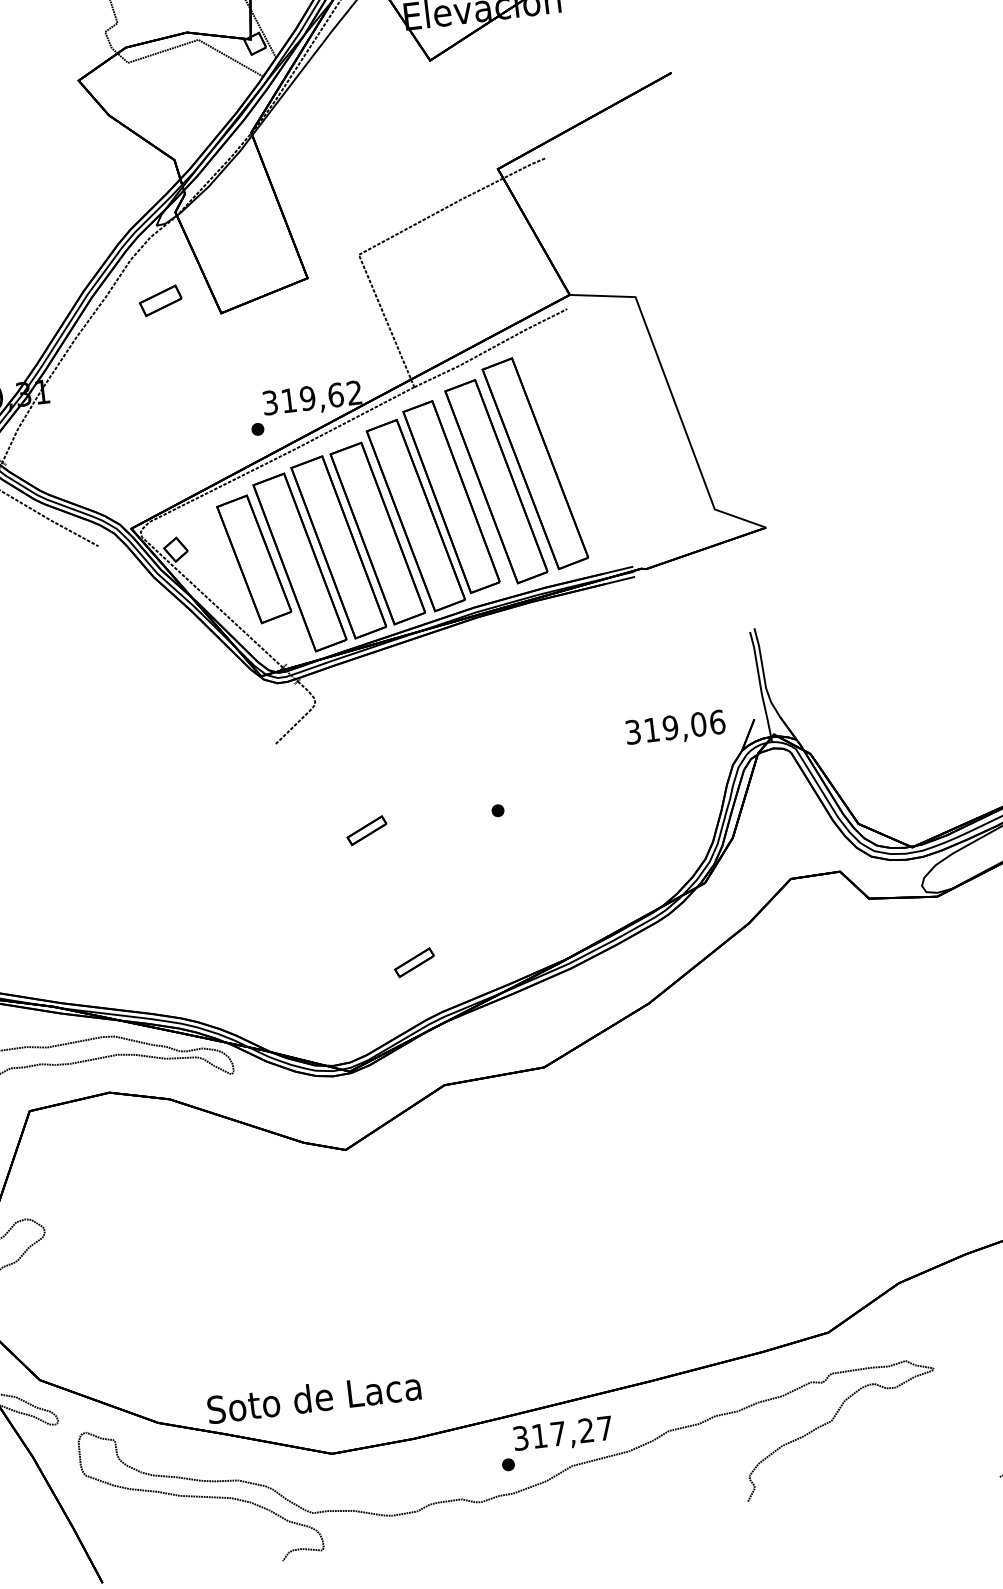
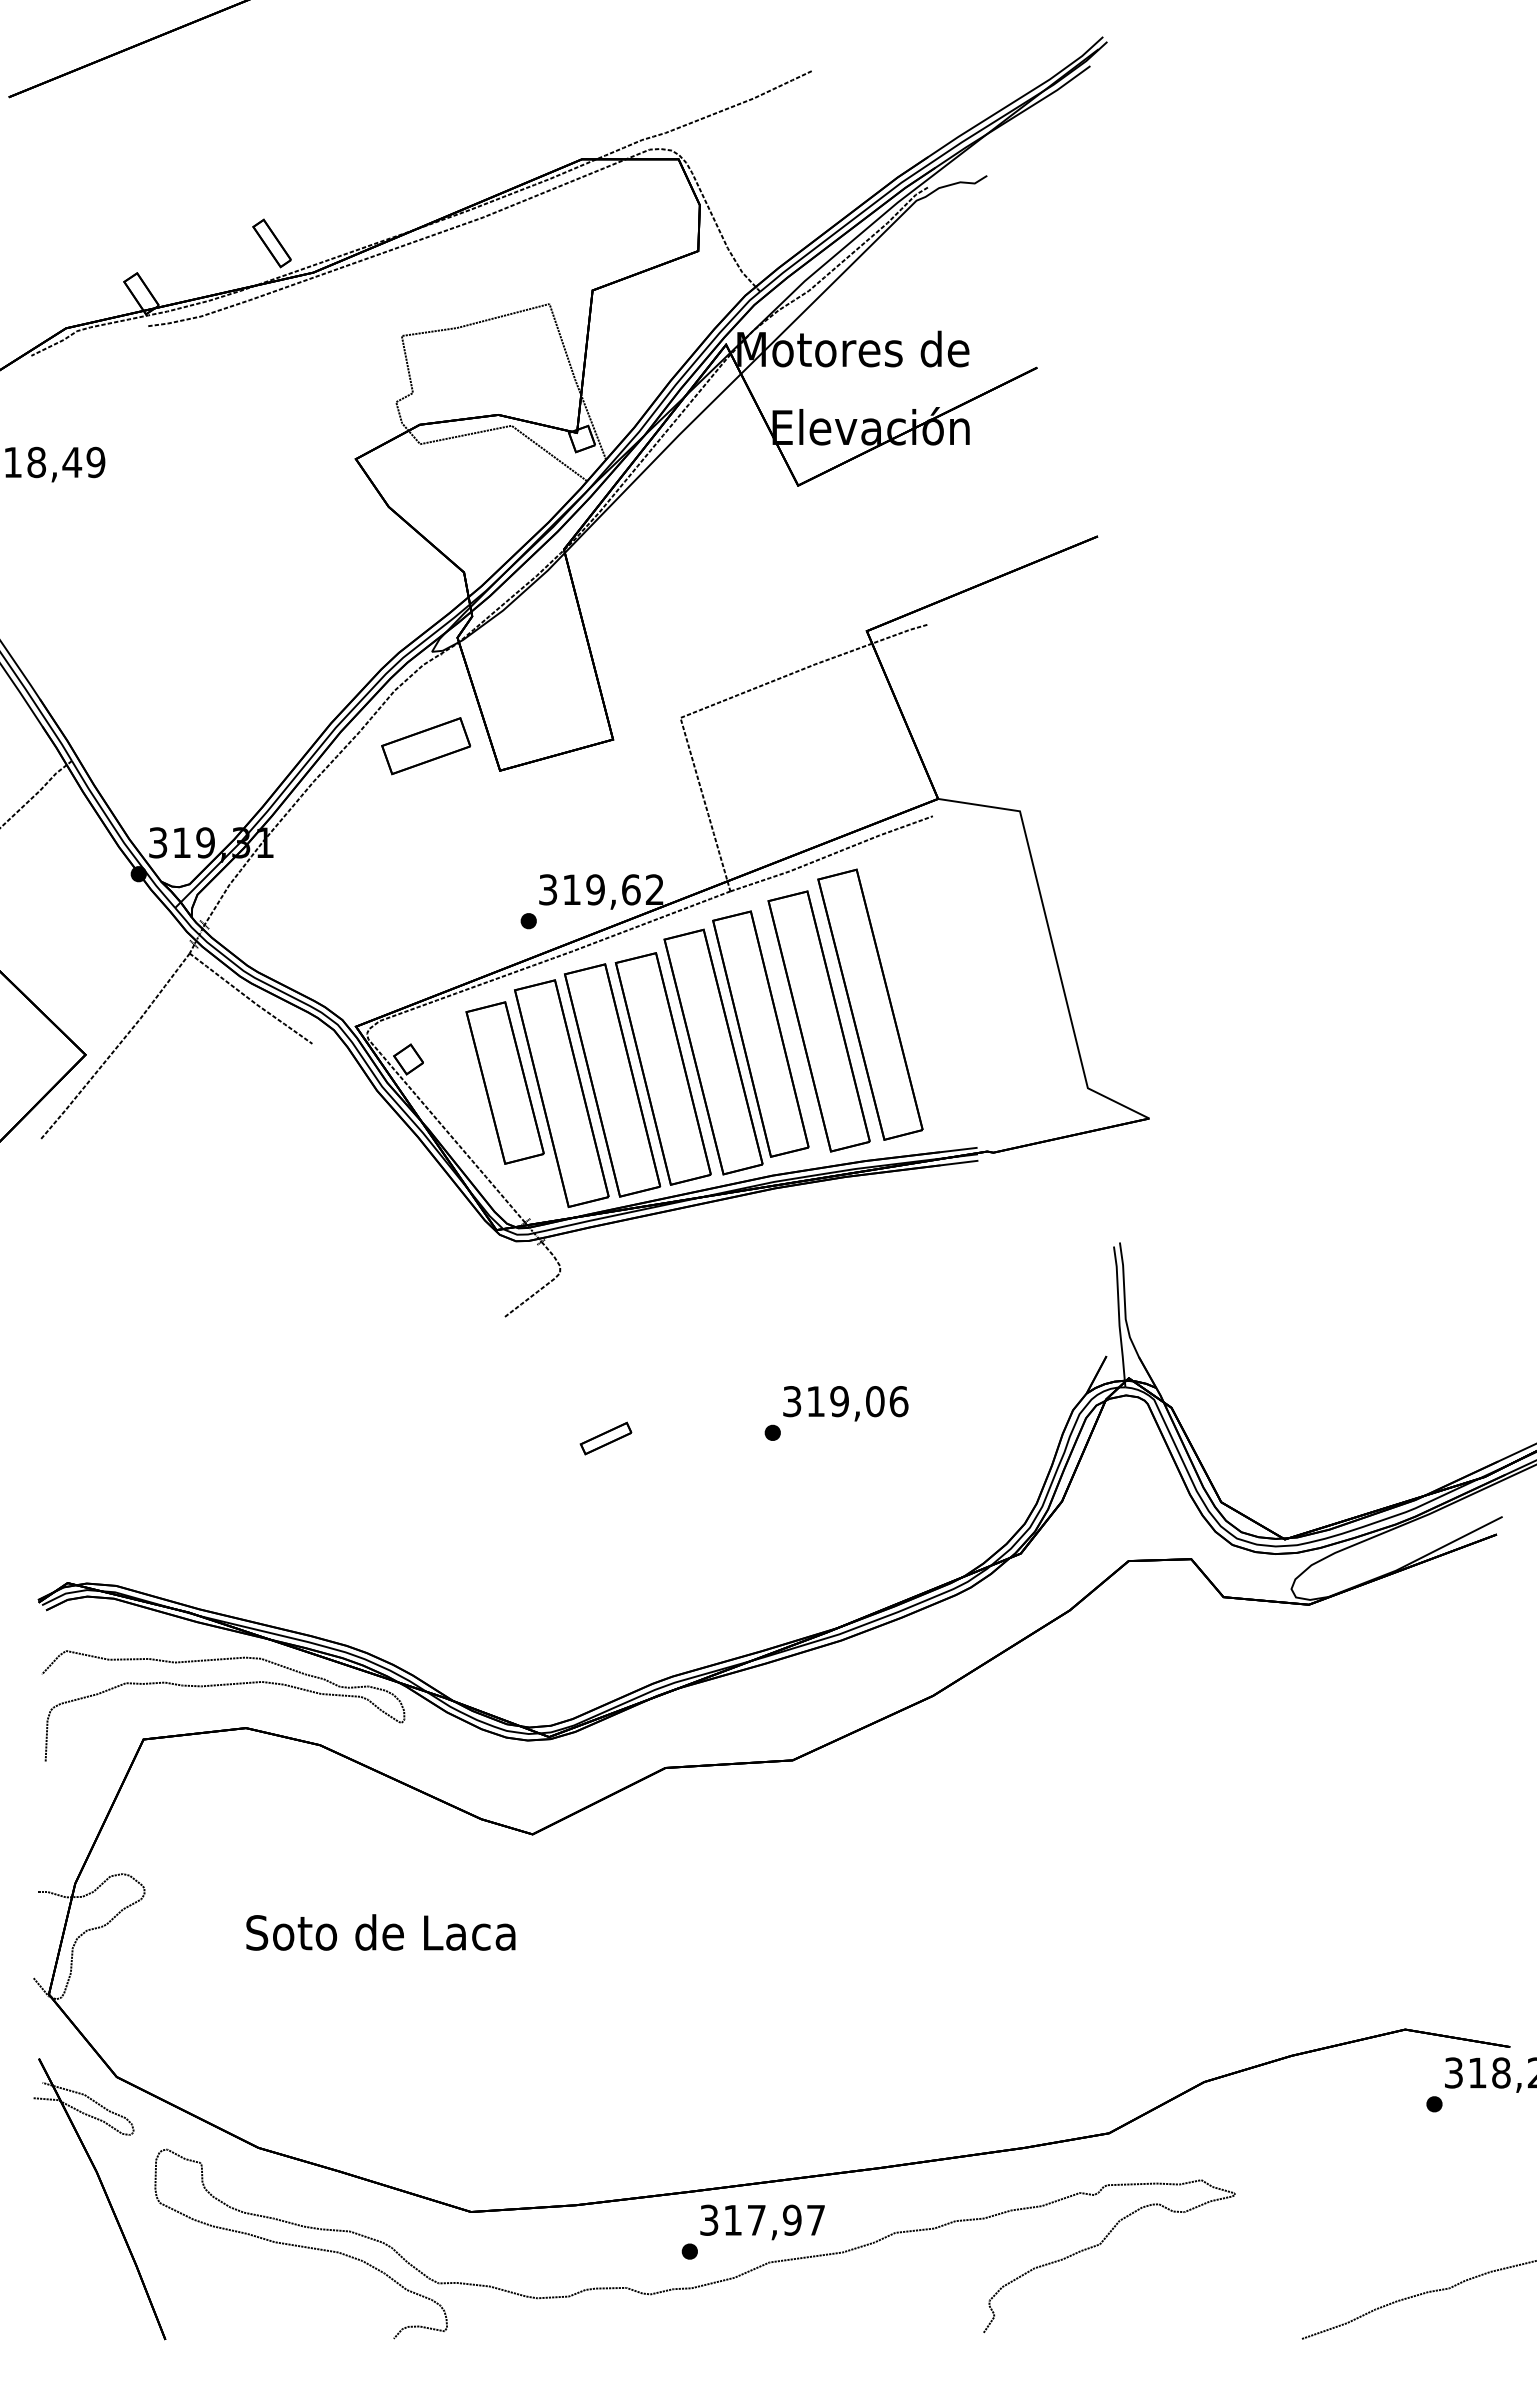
part: (160, 300) -> (426, 746), size x1.67
text: (675, 728) -> (845, 1403), moved
part: (414, 962) -> (645, 1610), removed
text: (313, 1397) -> (380, 1932), moved
text: (586, 1429) -> (792, 2219), 317,27 -> 317,97

